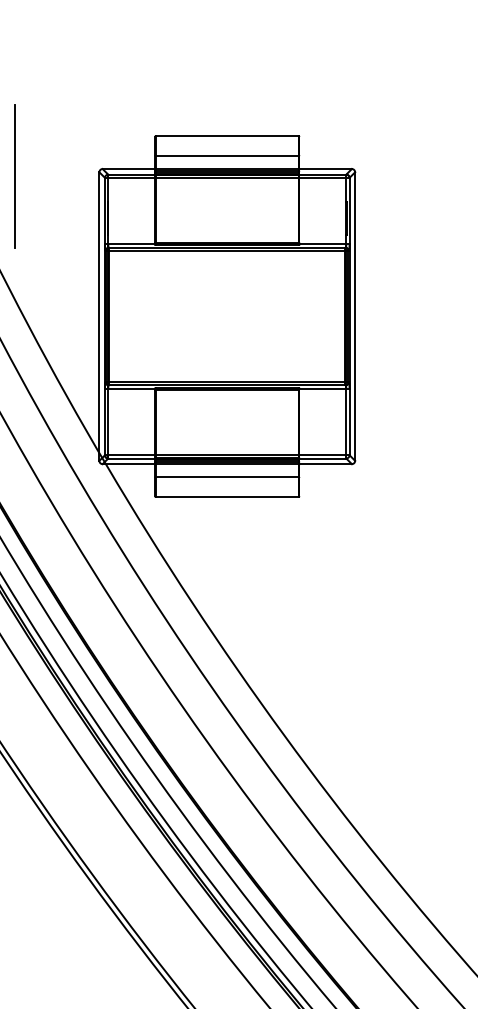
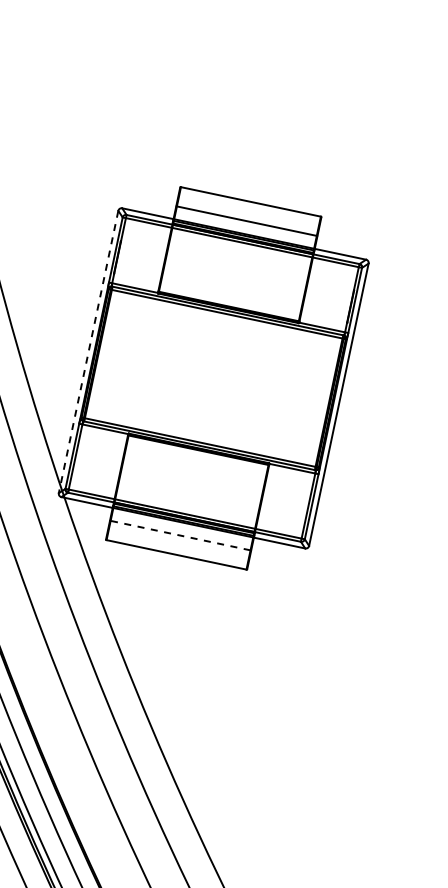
line: (14, 176) -> (34, 197), removed
line: (99, 317) -> (88, 352), solid -> dashed
line: (226, 477) -> (179, 535), solid -> dashed

